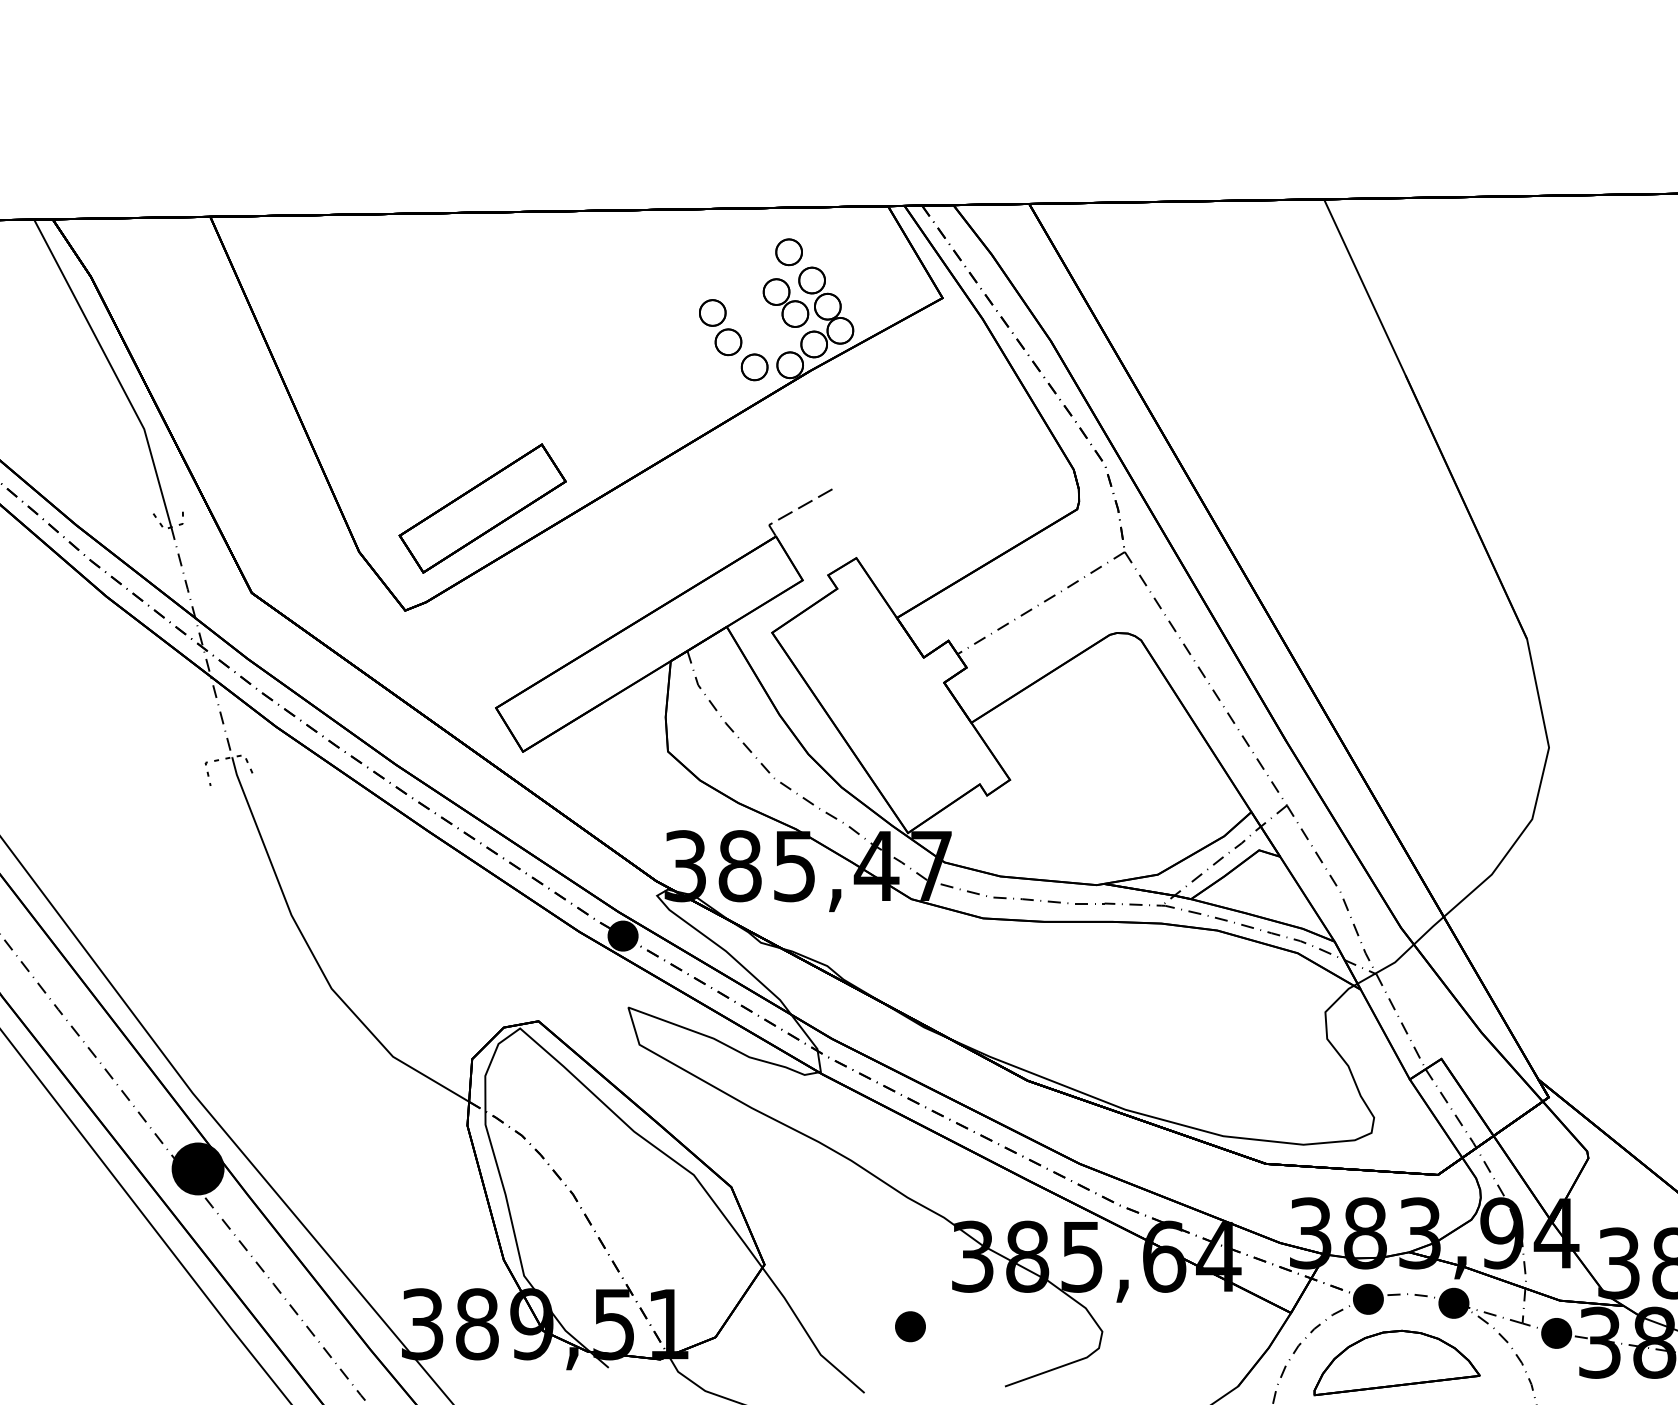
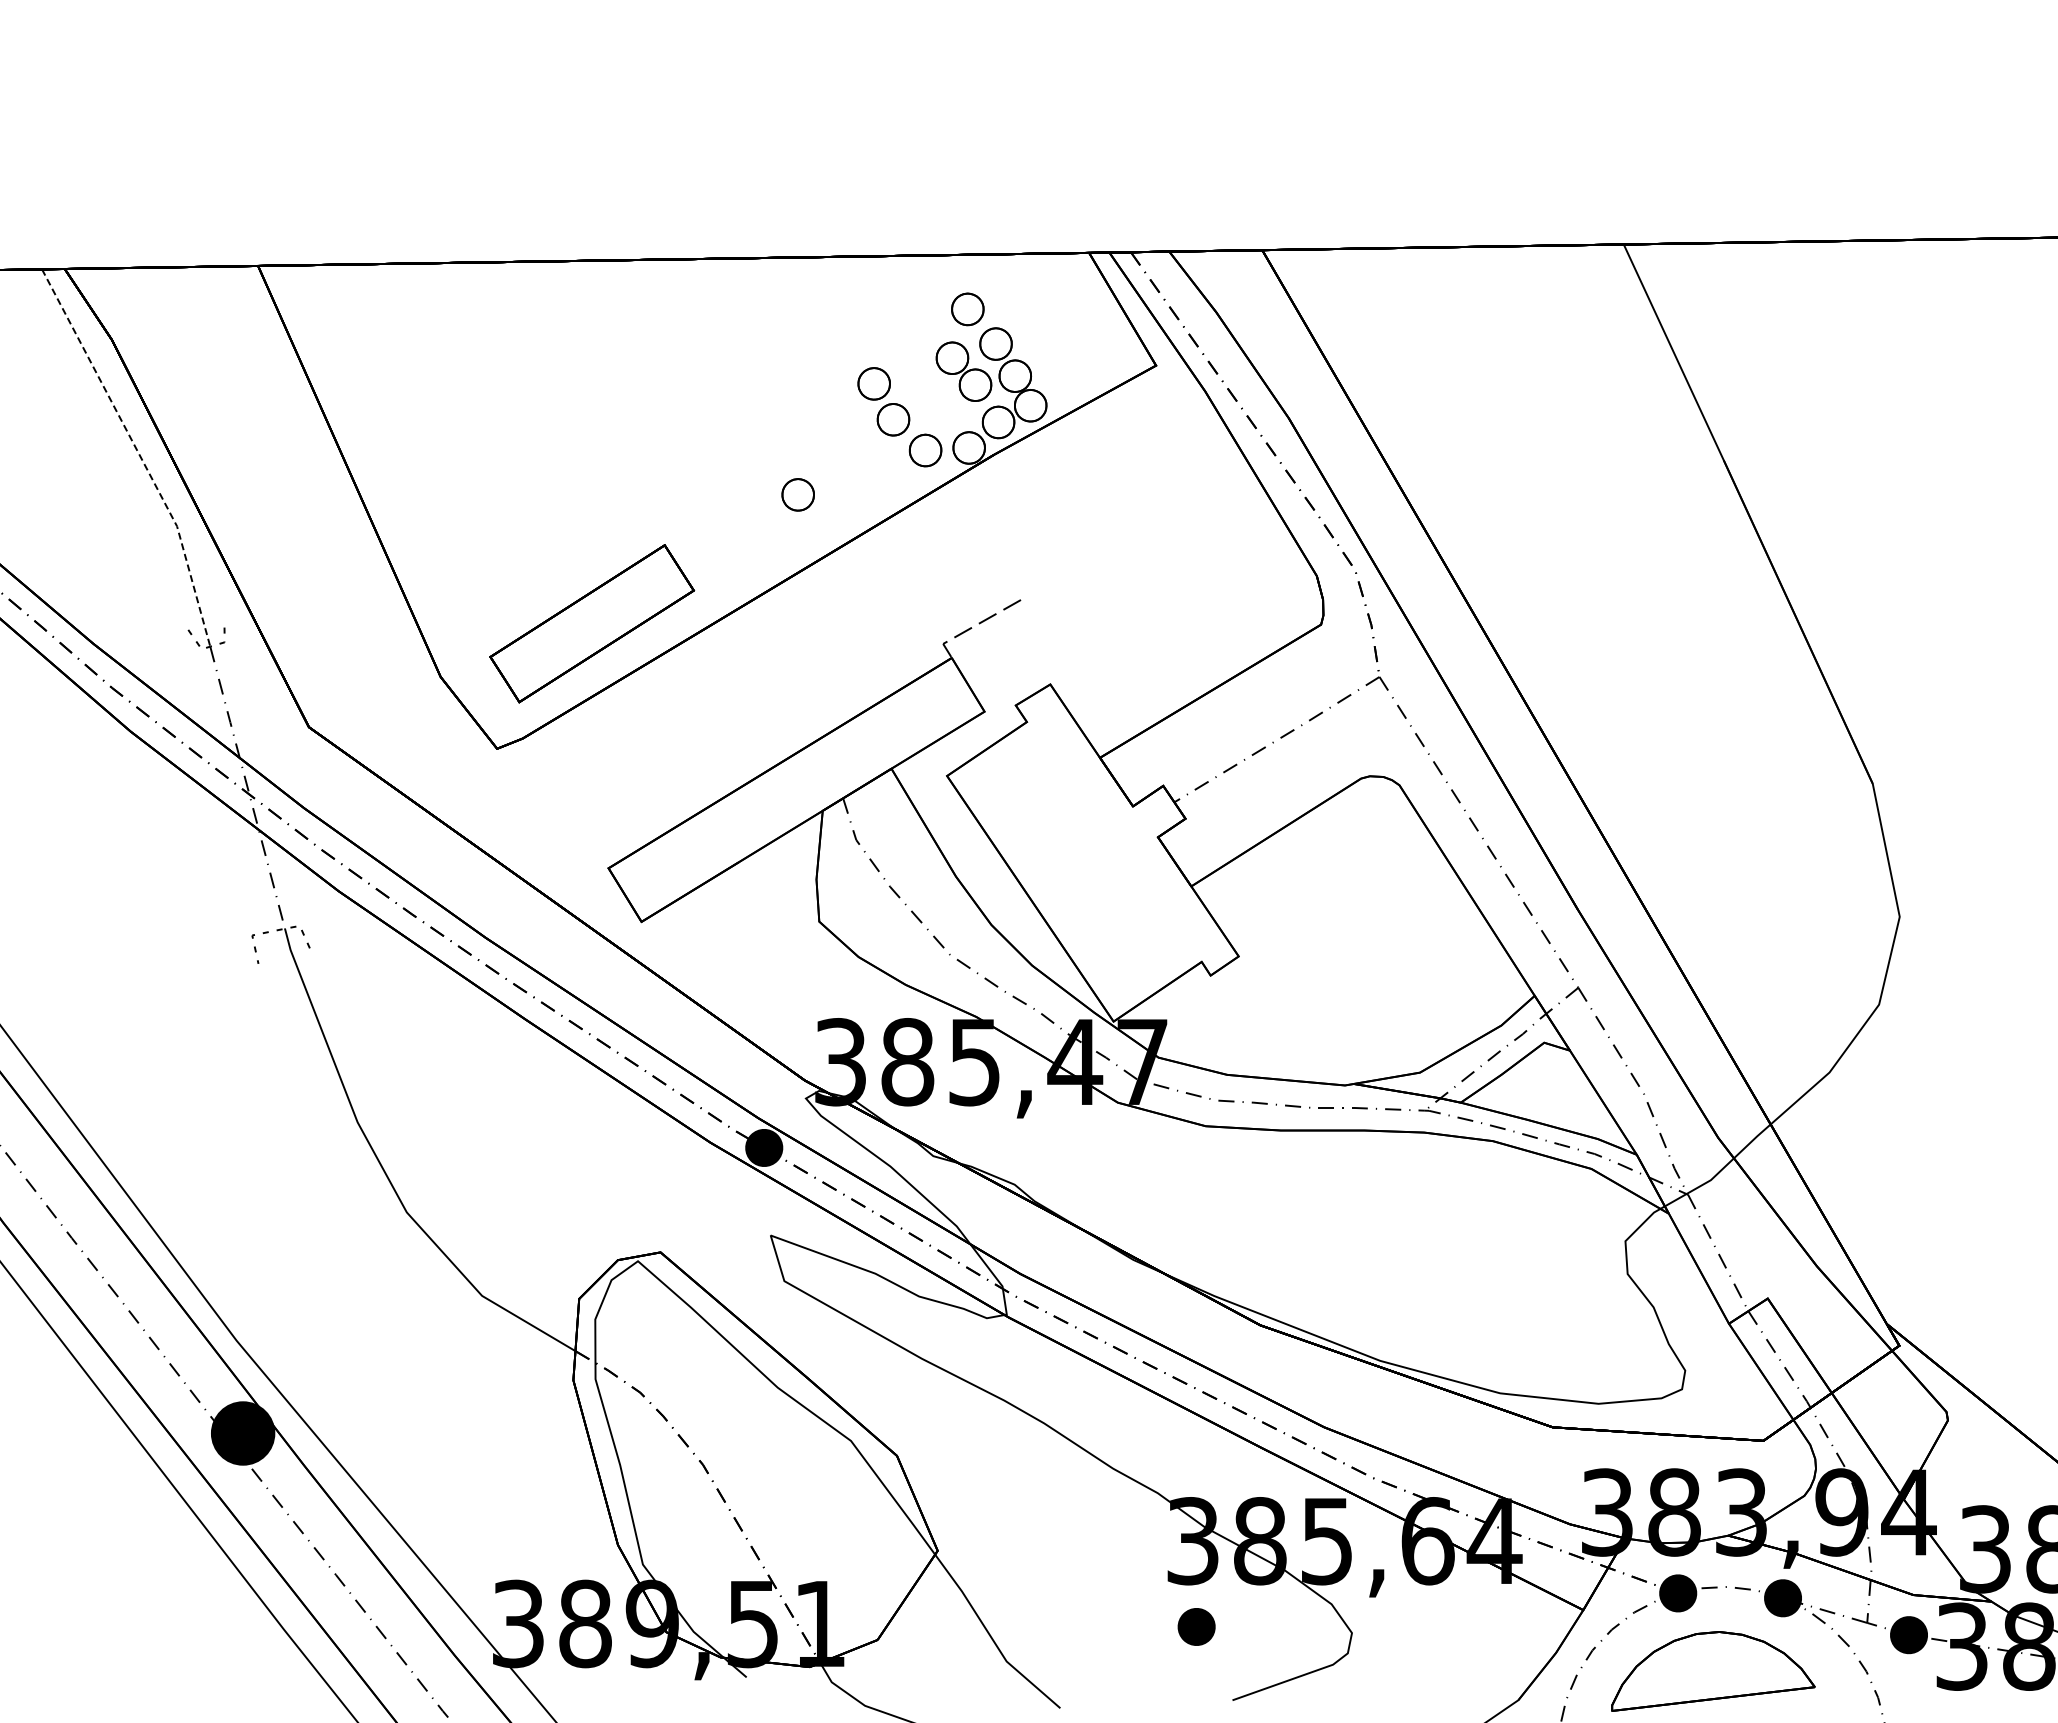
line: (112, 369) -> (138, 453), solid -> dashed
part: (650, 403) -> (797, 494), added
part: (910, 1326) -> (1196, 1626), moved

